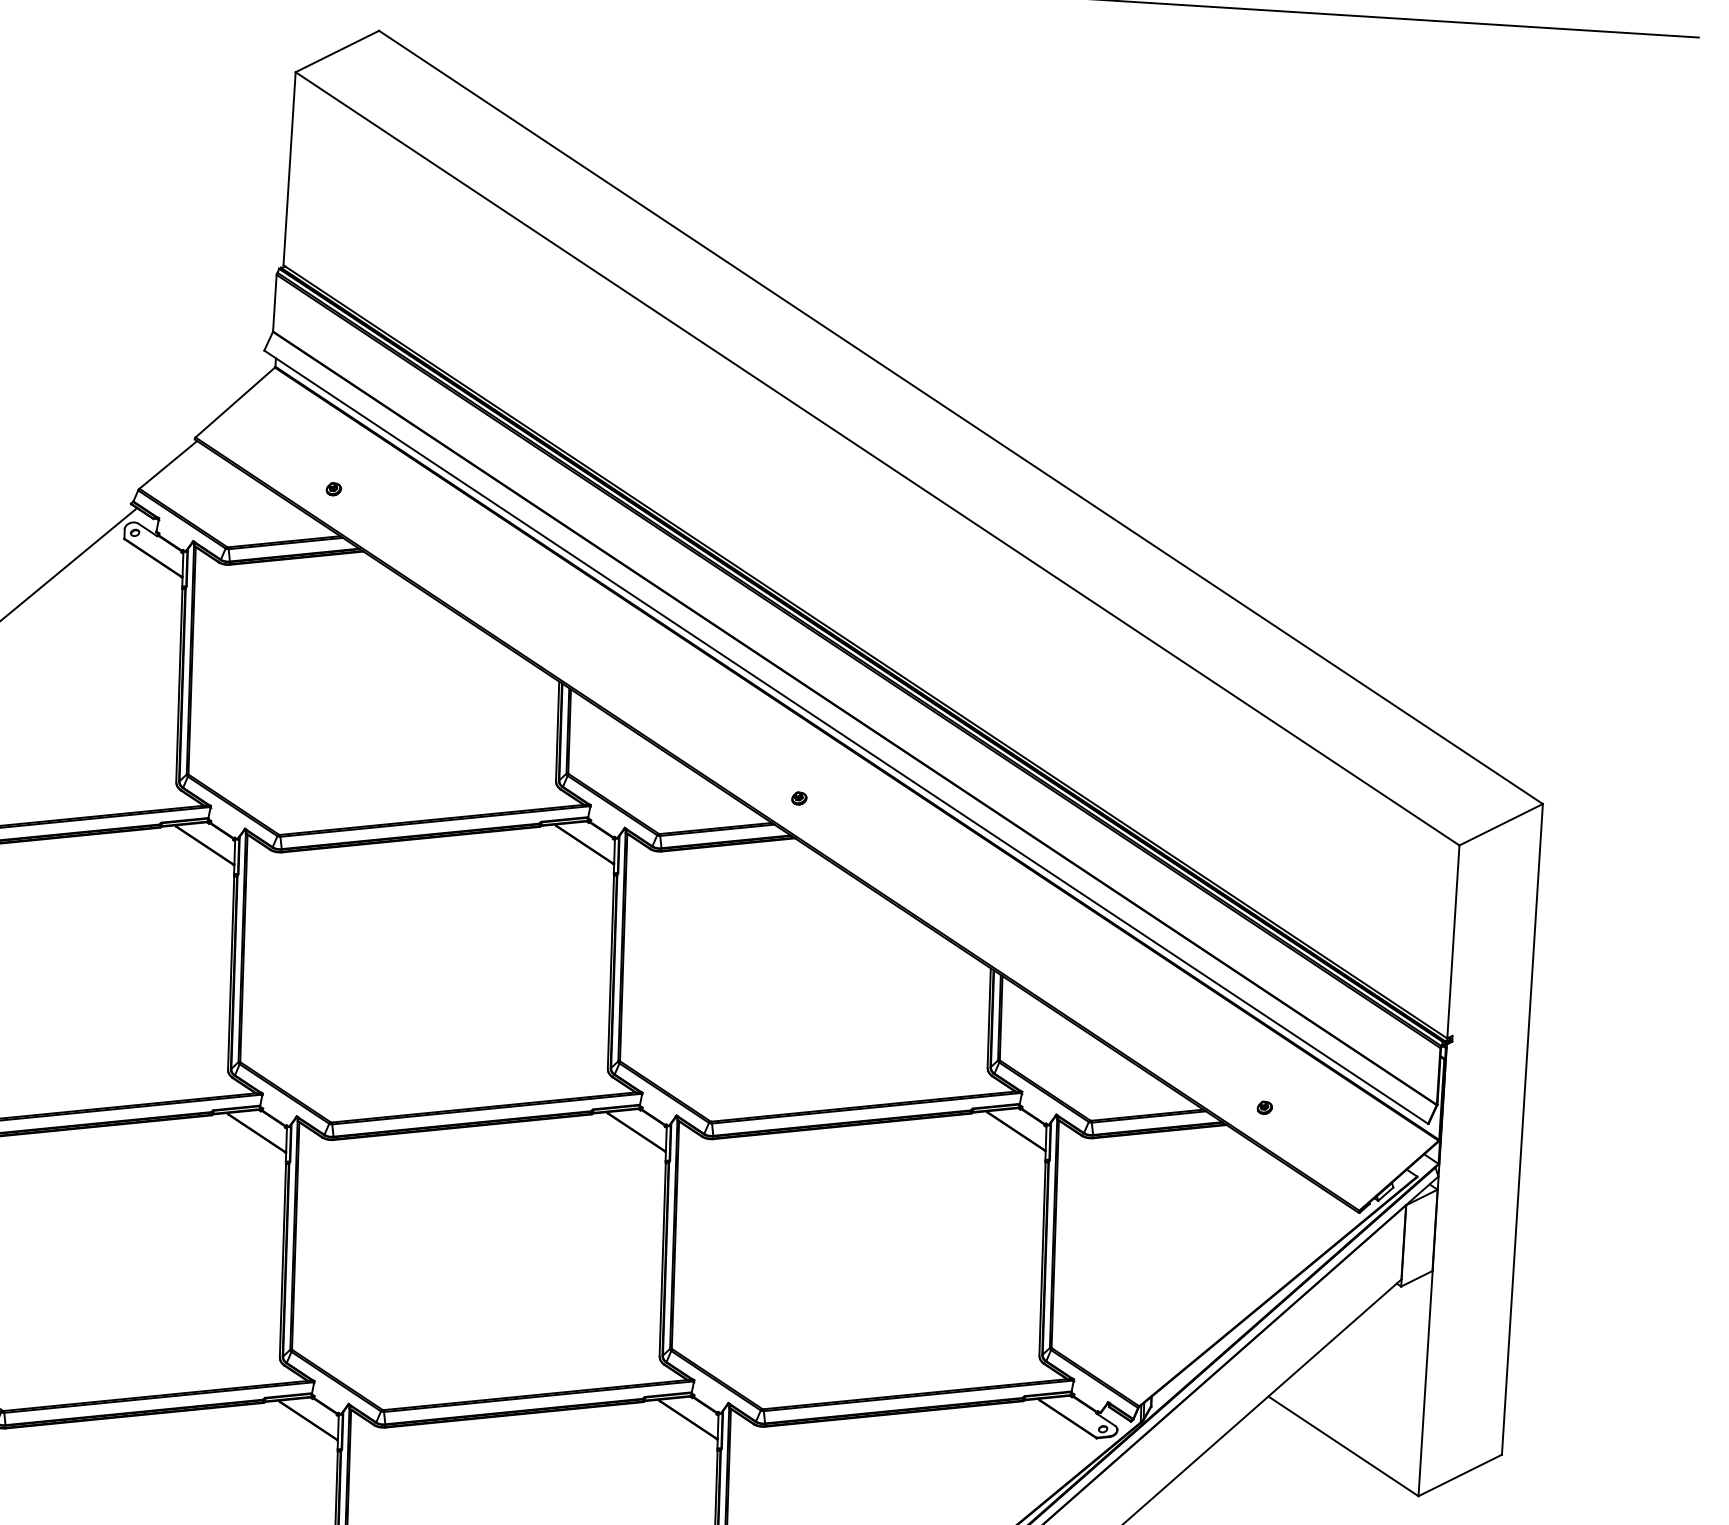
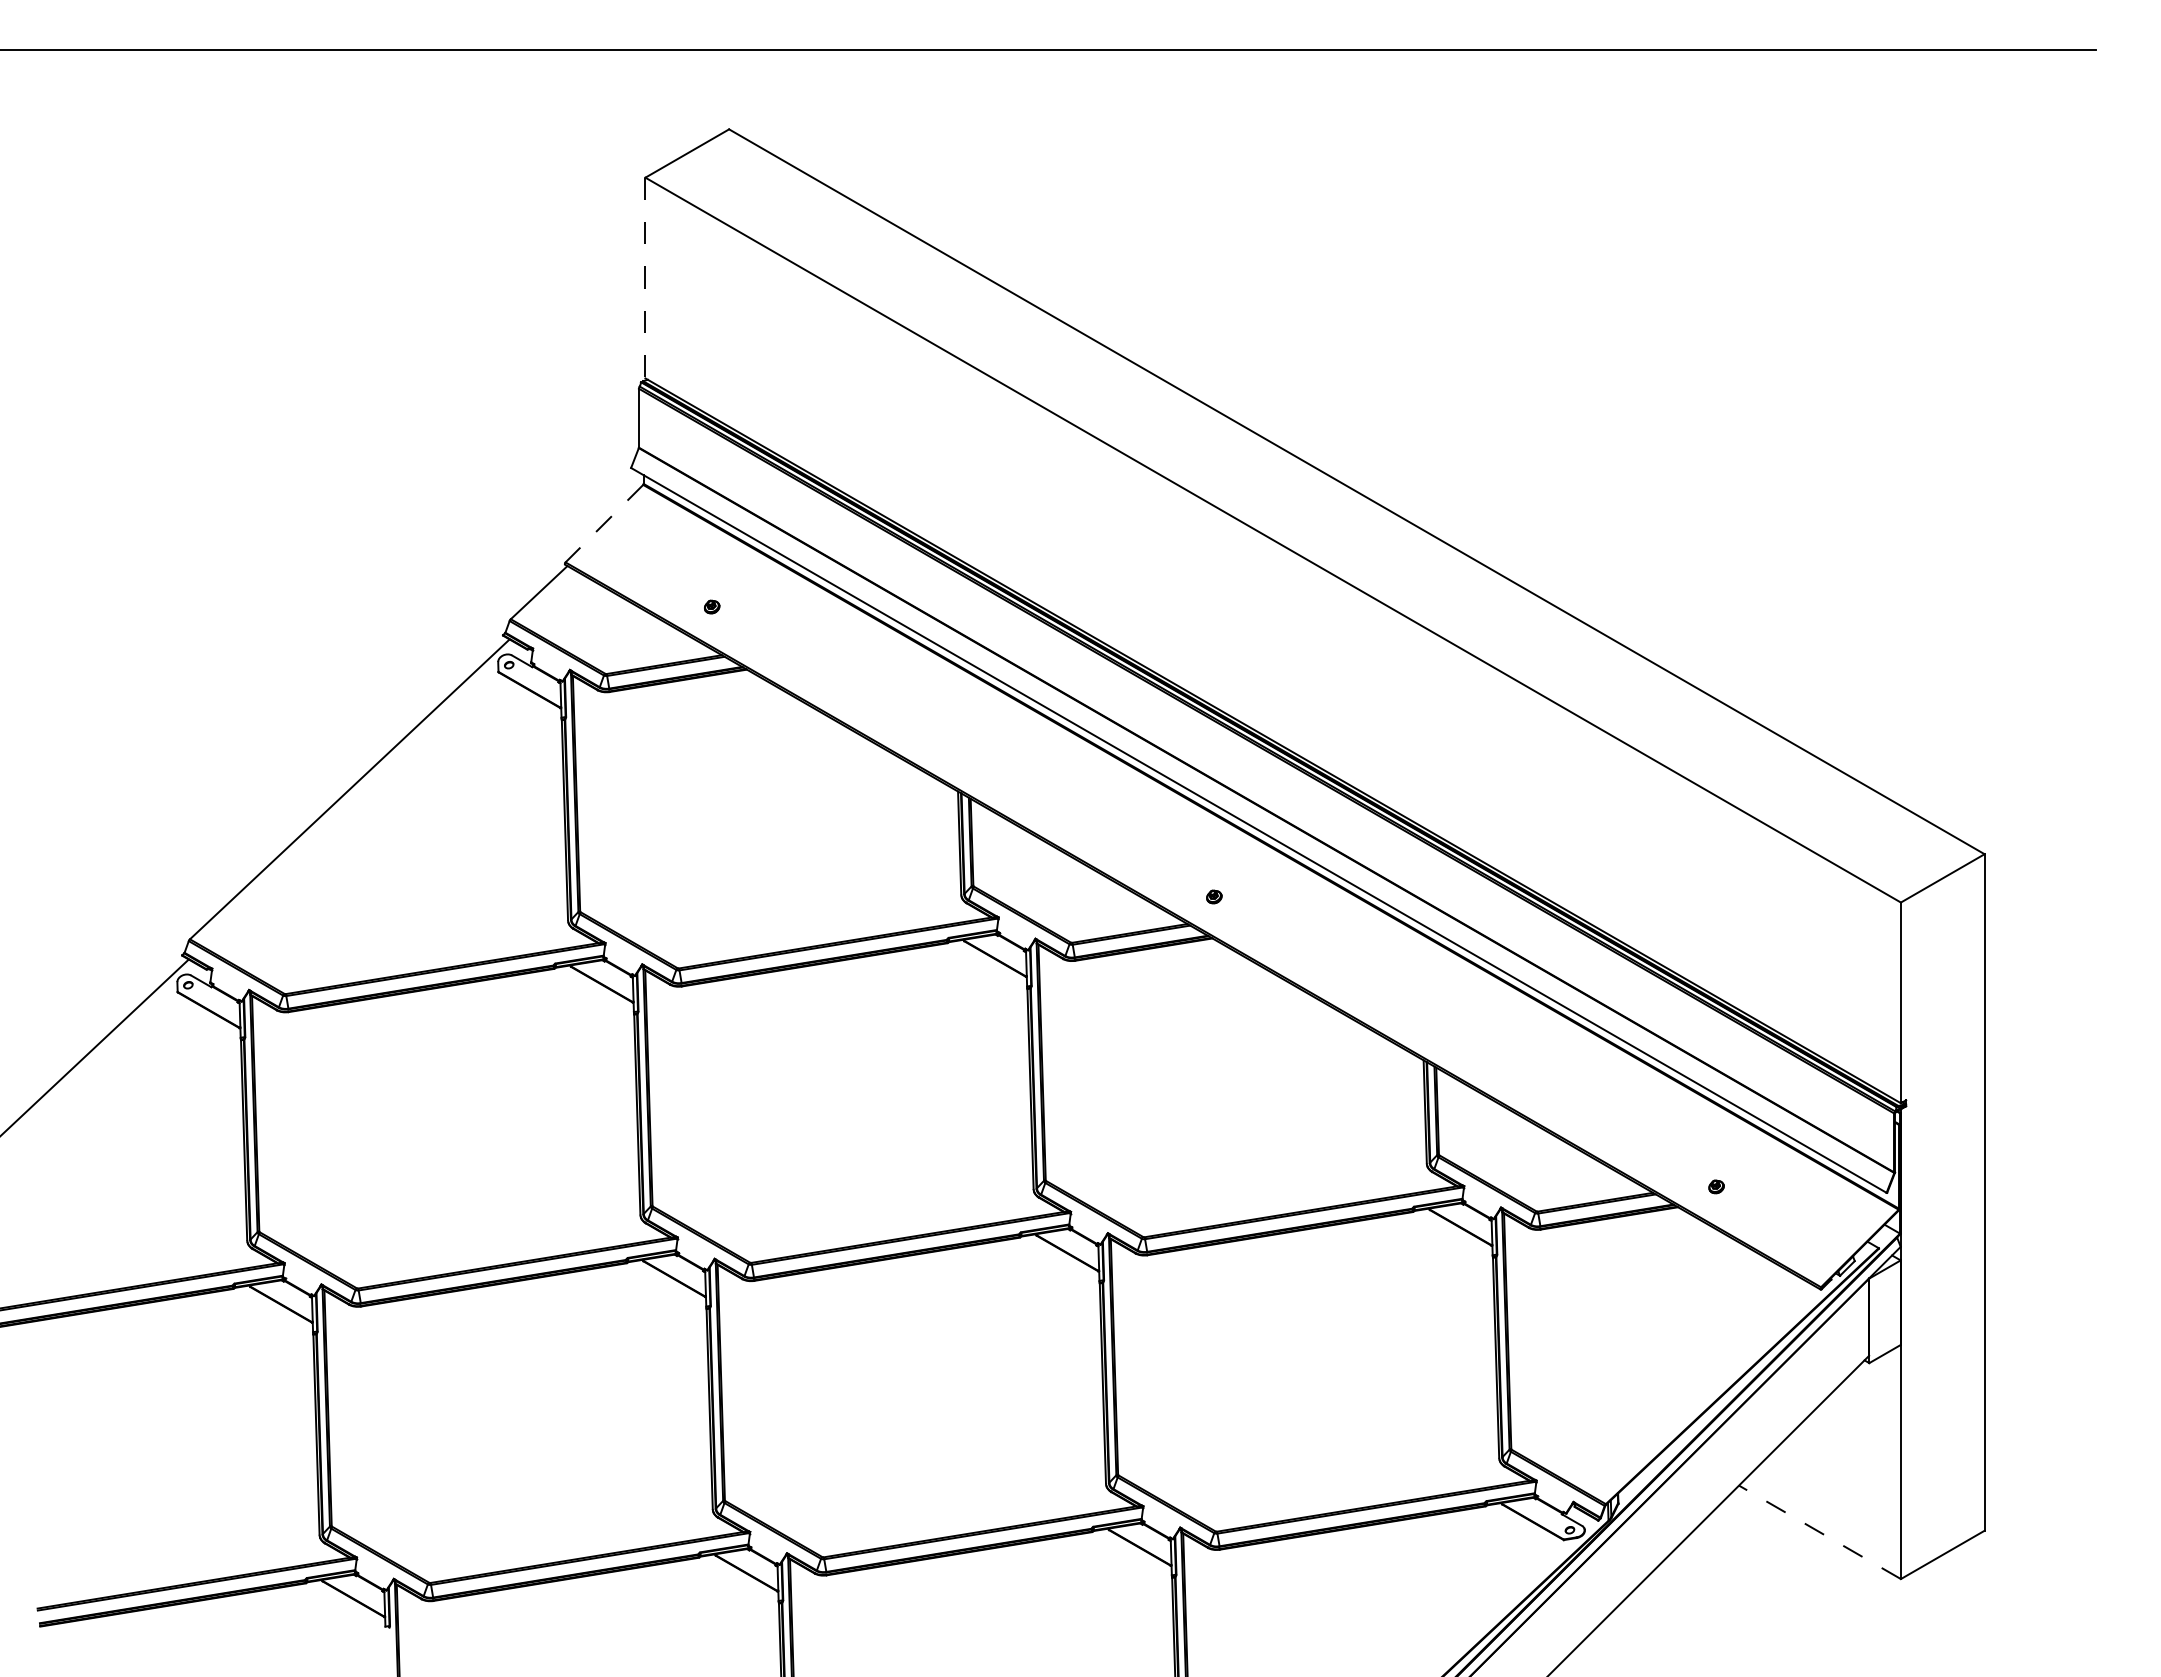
line: (289, 169) -> (645, 278), solid -> dashed
line: (235, 402) -> (604, 523), solid -> dashed
line: (1343, 1446) -> (1819, 1532), solid -> dashed

